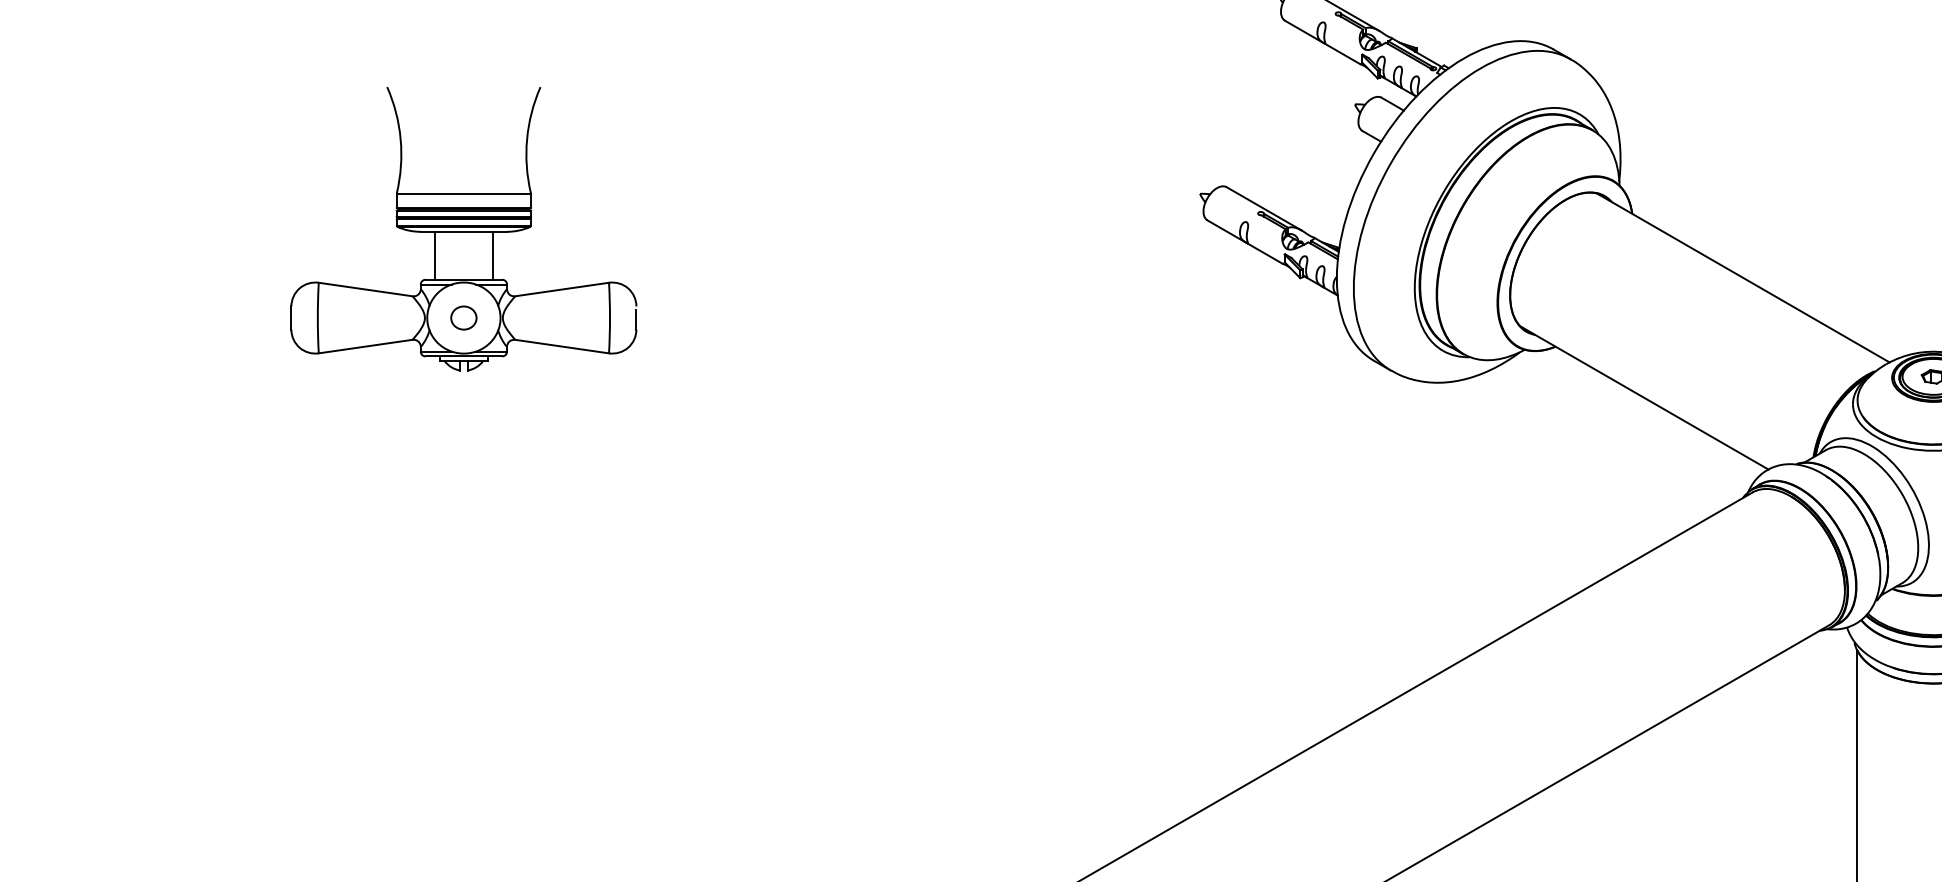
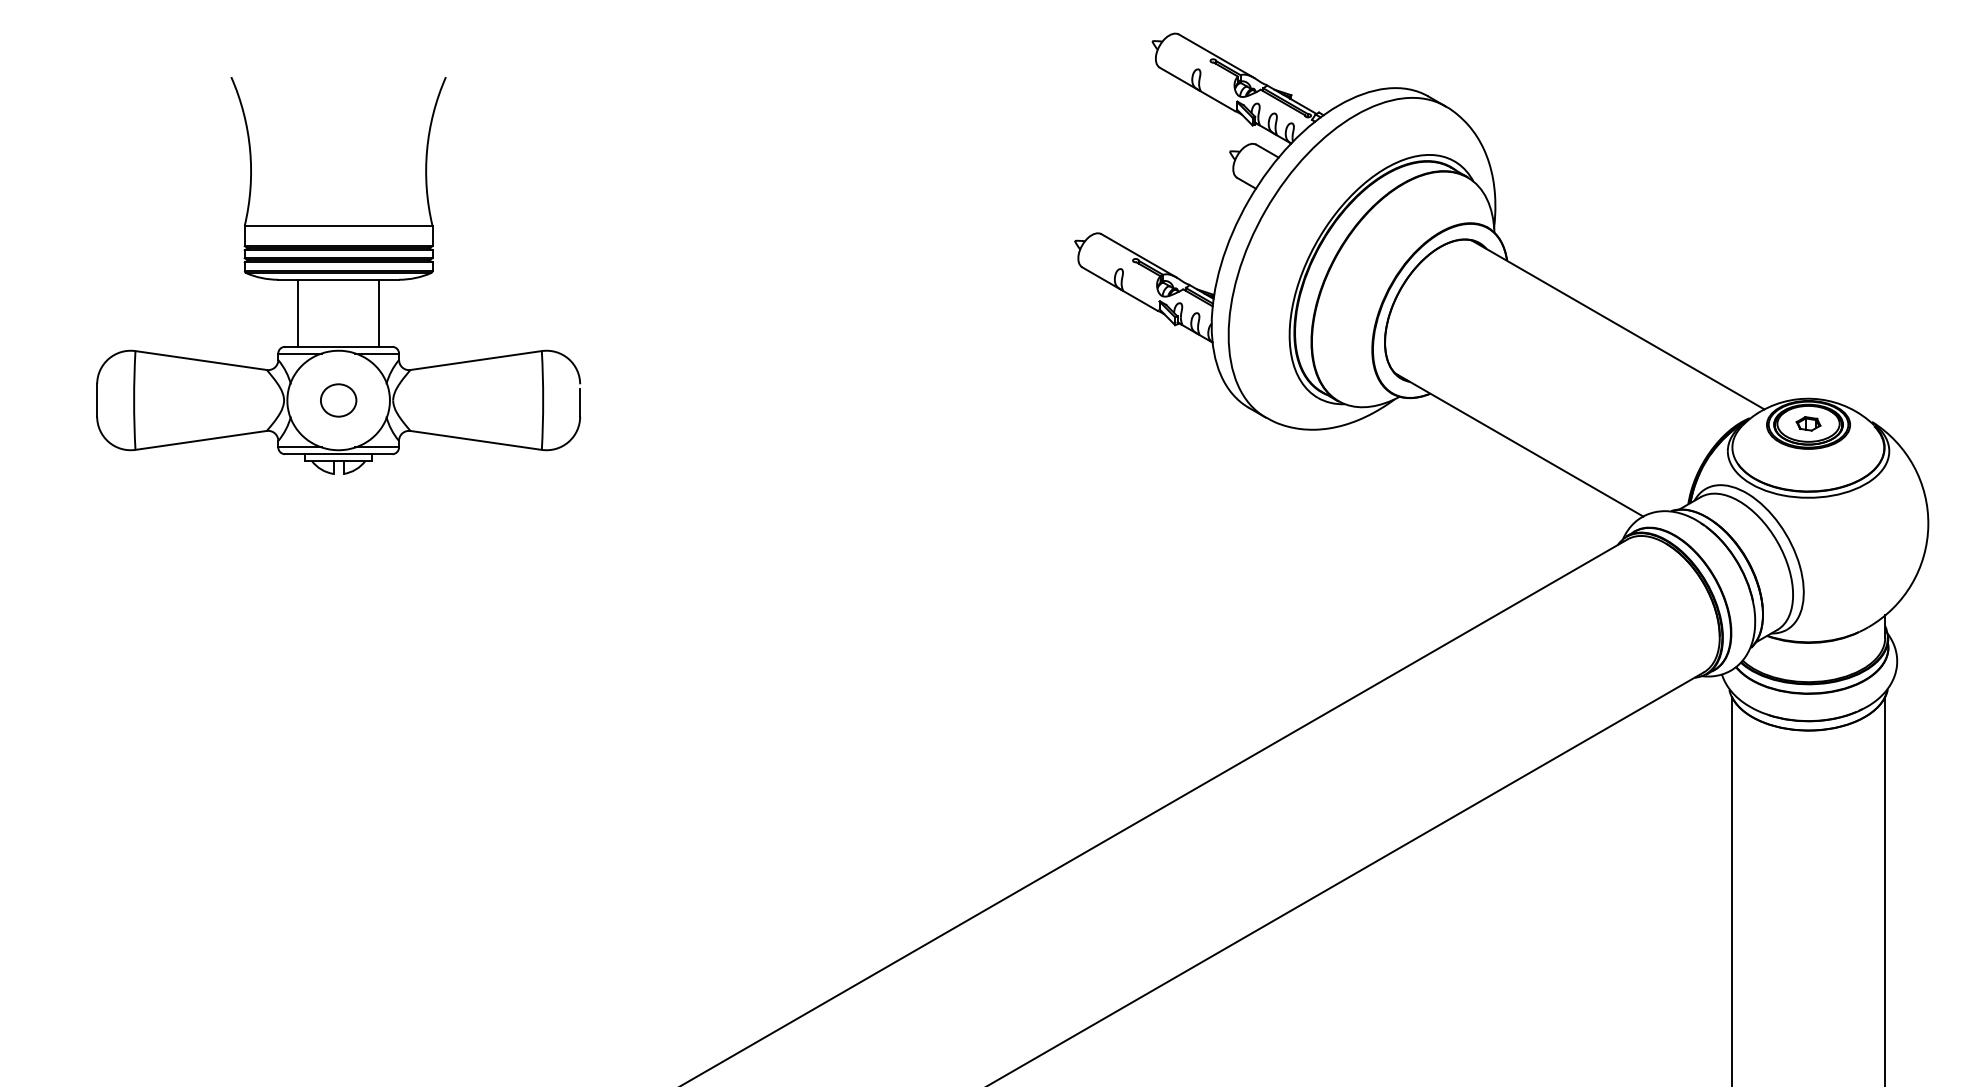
part: (463, 229) -> (338, 276), size x1.4

